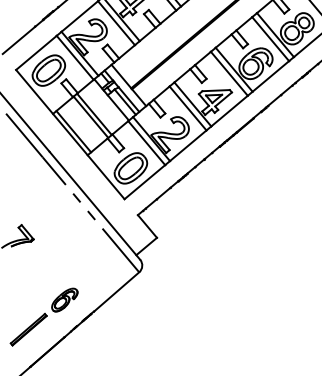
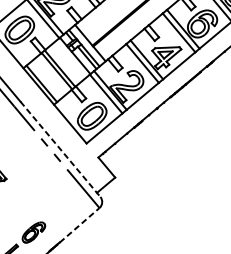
line: (94, 205) -> (60, 149), solid -> dashed
line: (116, 291) -> (79, 224), solid -> dashed

